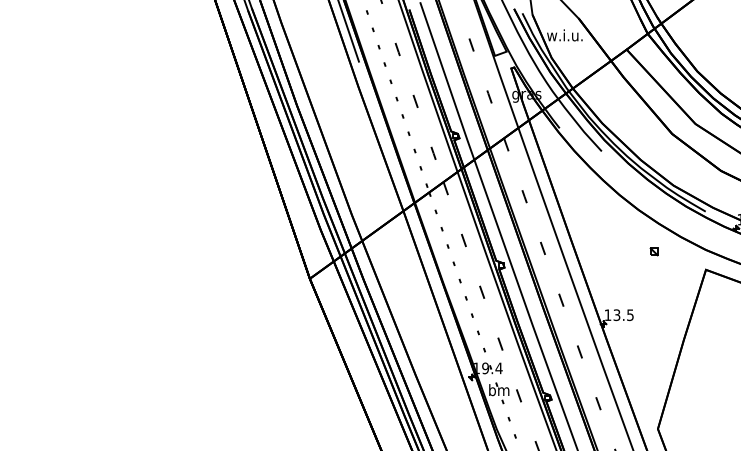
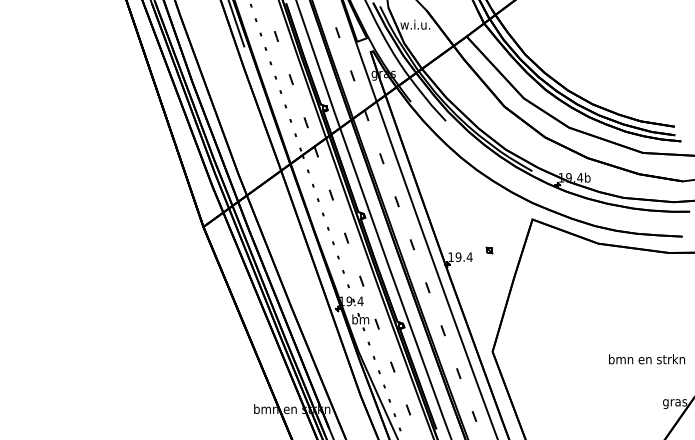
part: (654, 251) -> (489, 250), moved
text: (622, 315) -> (463, 257), 13.5 -> 19.4

